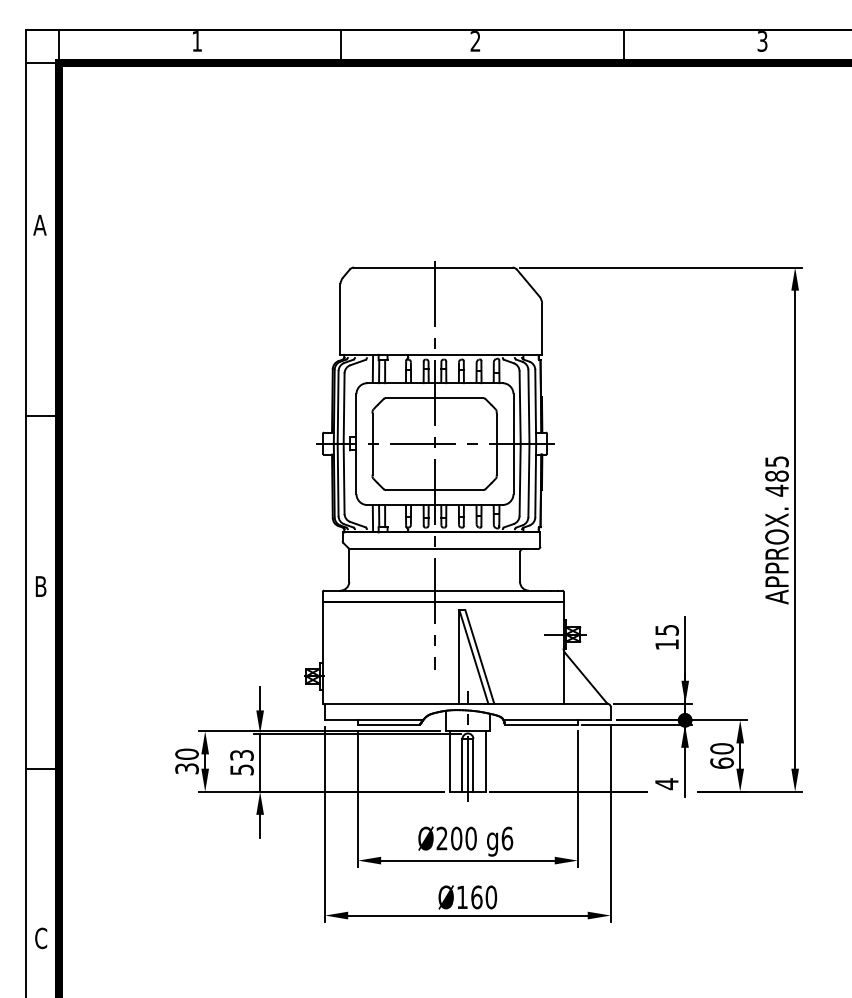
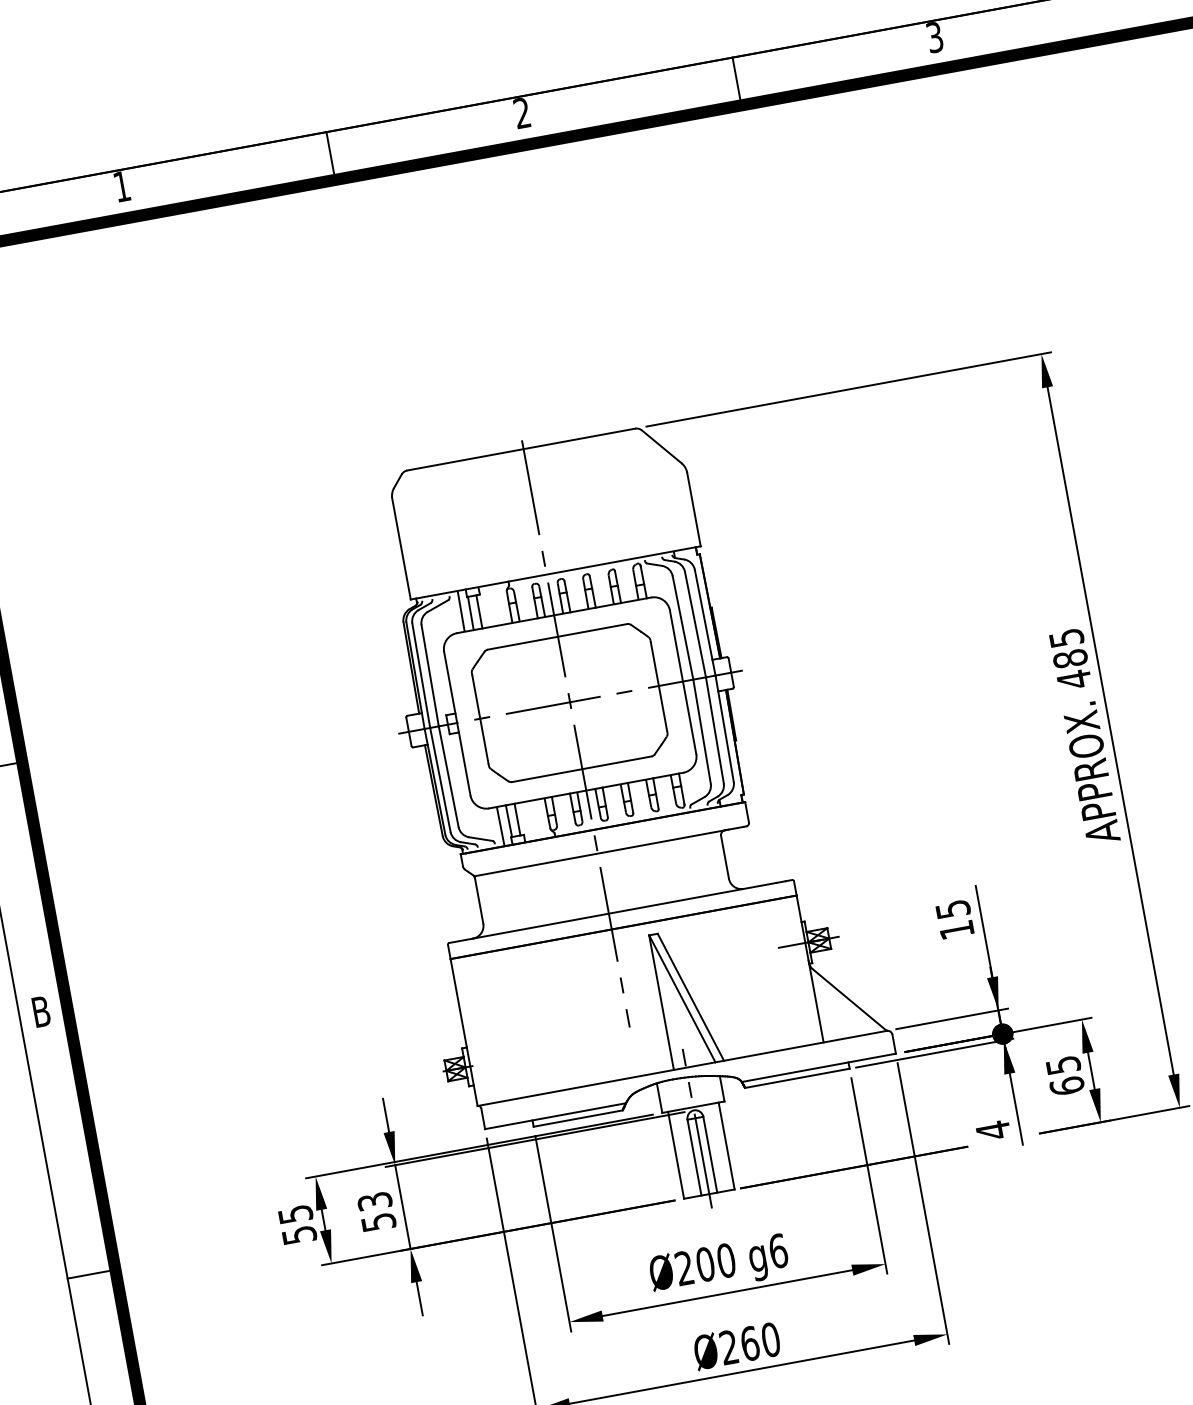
text: (721, 748) -> (1062, 1065), 60 -> 65
text: (186, 760) -> (296, 1223), 30 -> 55
text: (461, 896) -> (727, 1346), Ø160 -> Ø260

